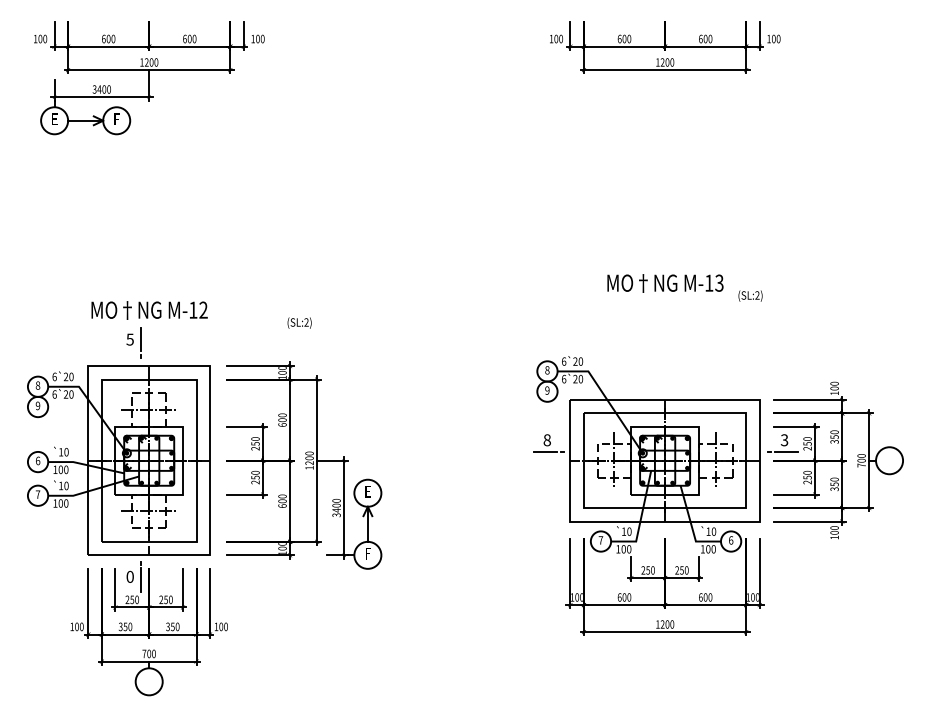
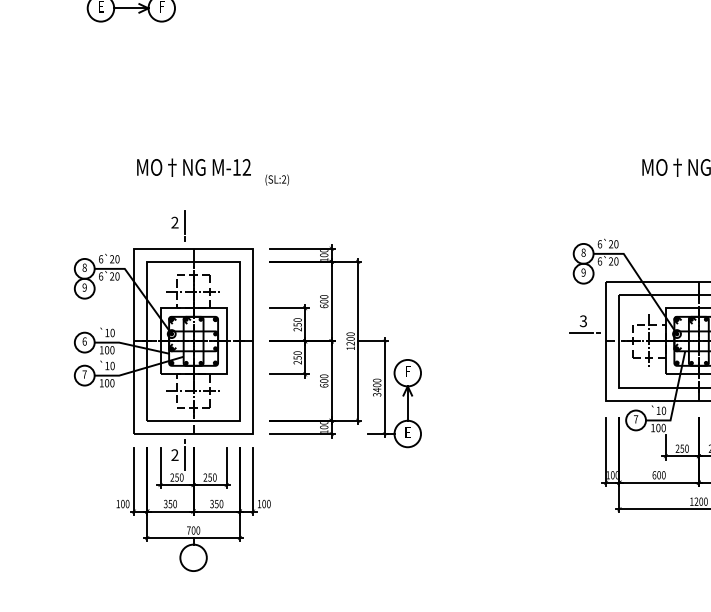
text: (149, 310) -> (193, 167), moved
text: (299, 322) -> (277, 179), moved
text: (129, 339) -> (174, 222), 5 -> 2
text: (546, 440) -> (582, 321), 8 -> 3
text: (367, 491) -> (407, 371), E -> F
text: (367, 553) -> (407, 432), F -> E
text: (129, 576) -> (174, 454), 0 -> 2

